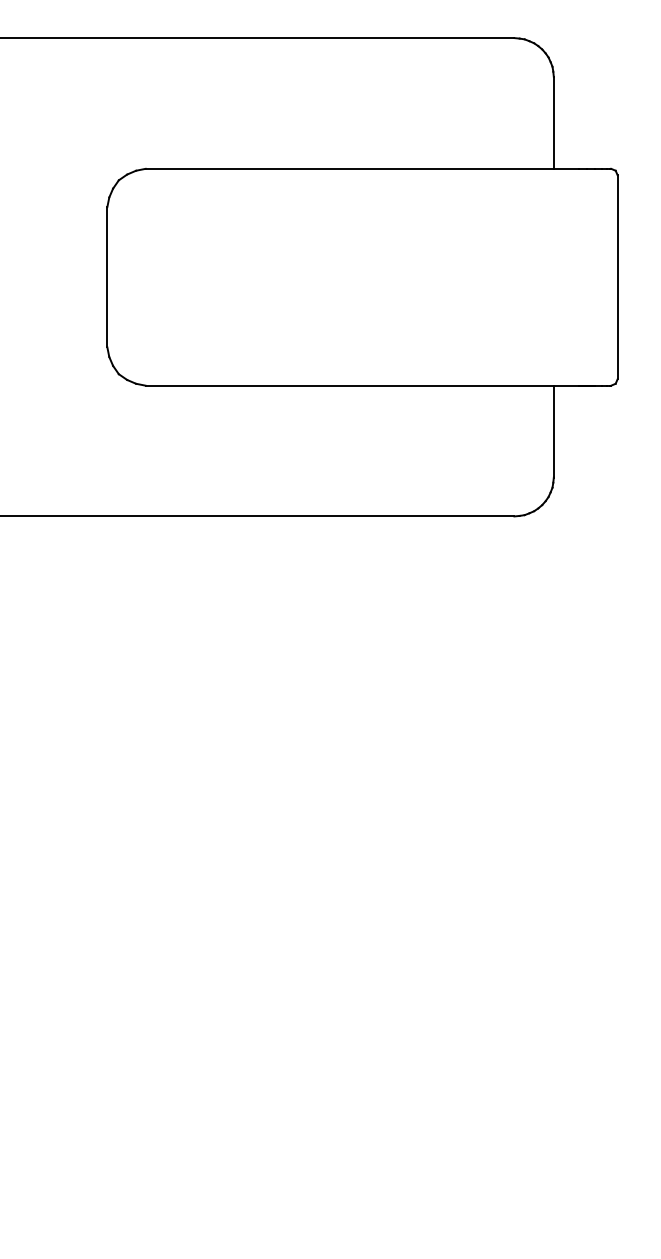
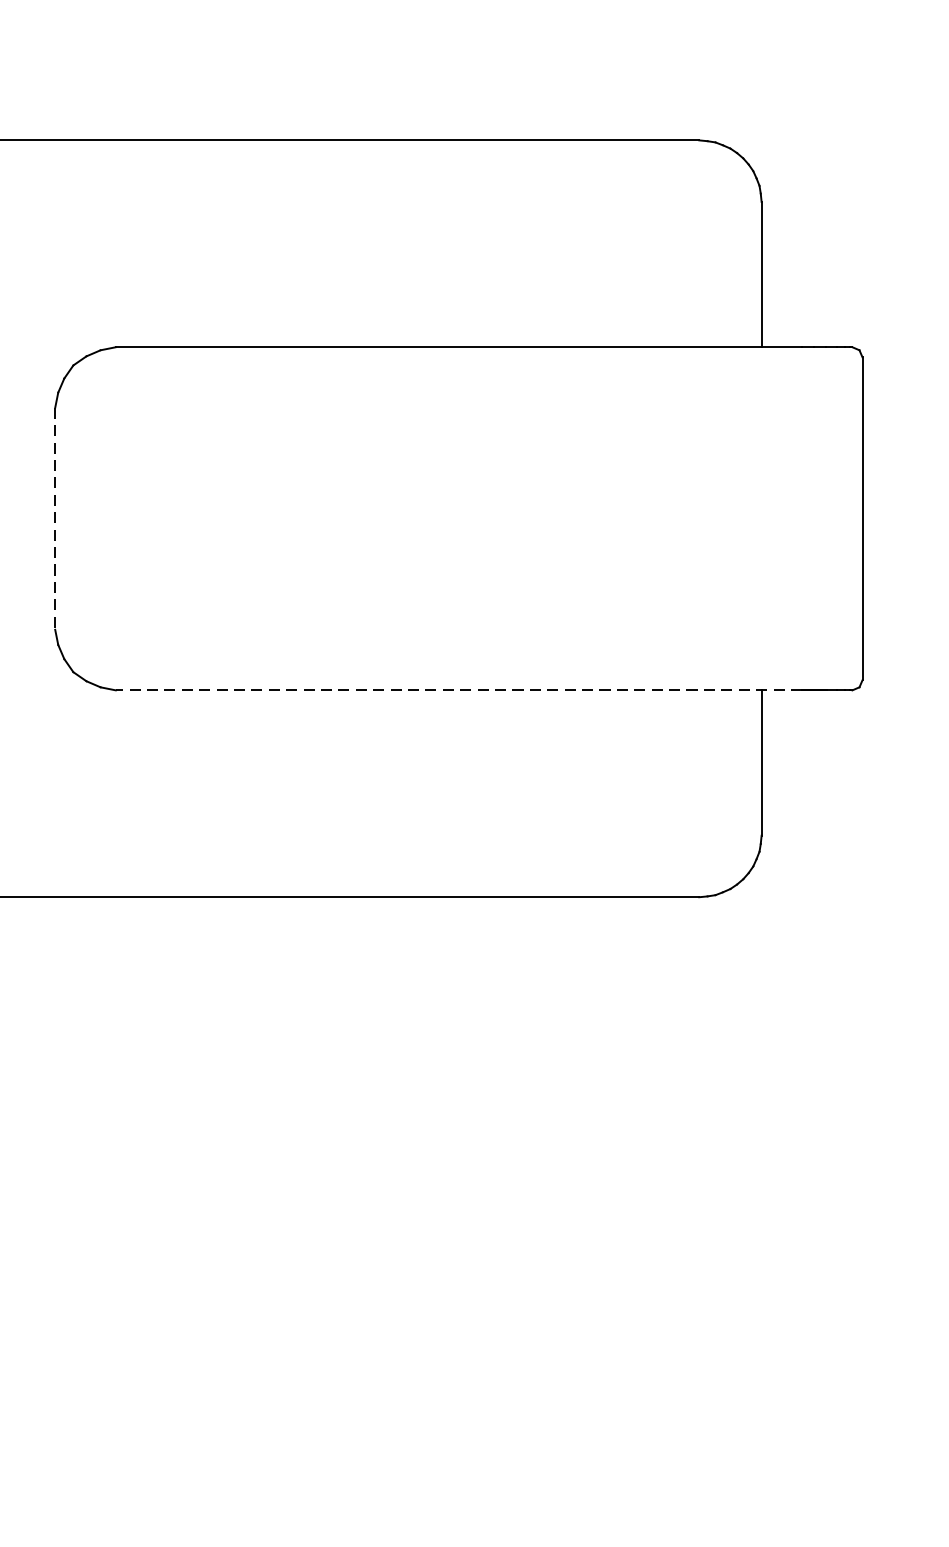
line: (107, 277) -> (55, 519), solid -> dashed
line: (362, 385) -> (458, 690), solid -> dashed

